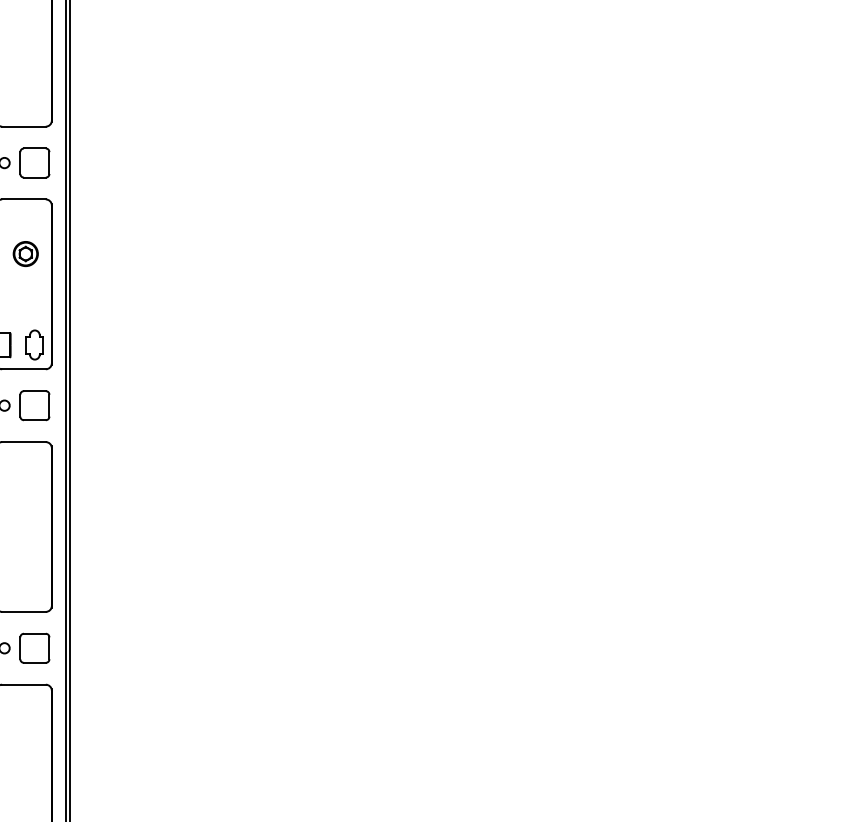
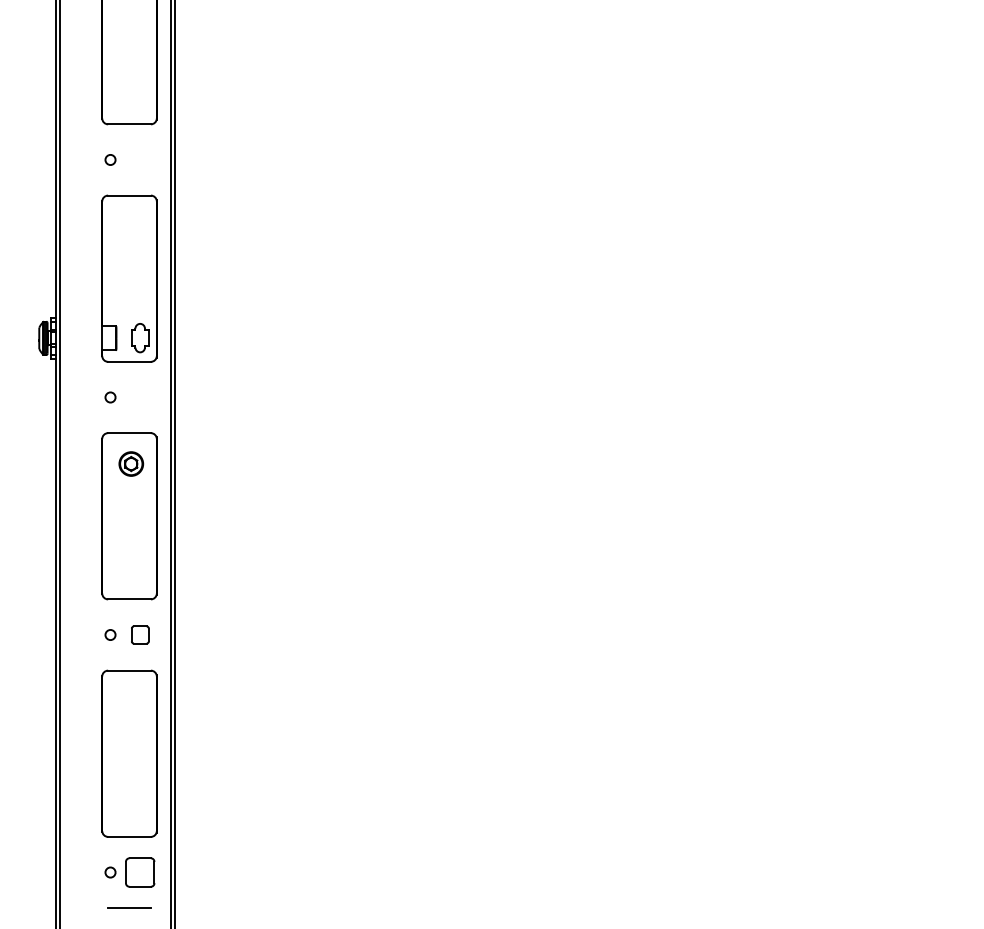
part: (35, 162) -> (140, 159), removed
part: (25, 253) -> (131, 463), moved
part: (35, 405) -> (140, 397), removed
part: (35, 647) -> (140, 634), size x0.6

